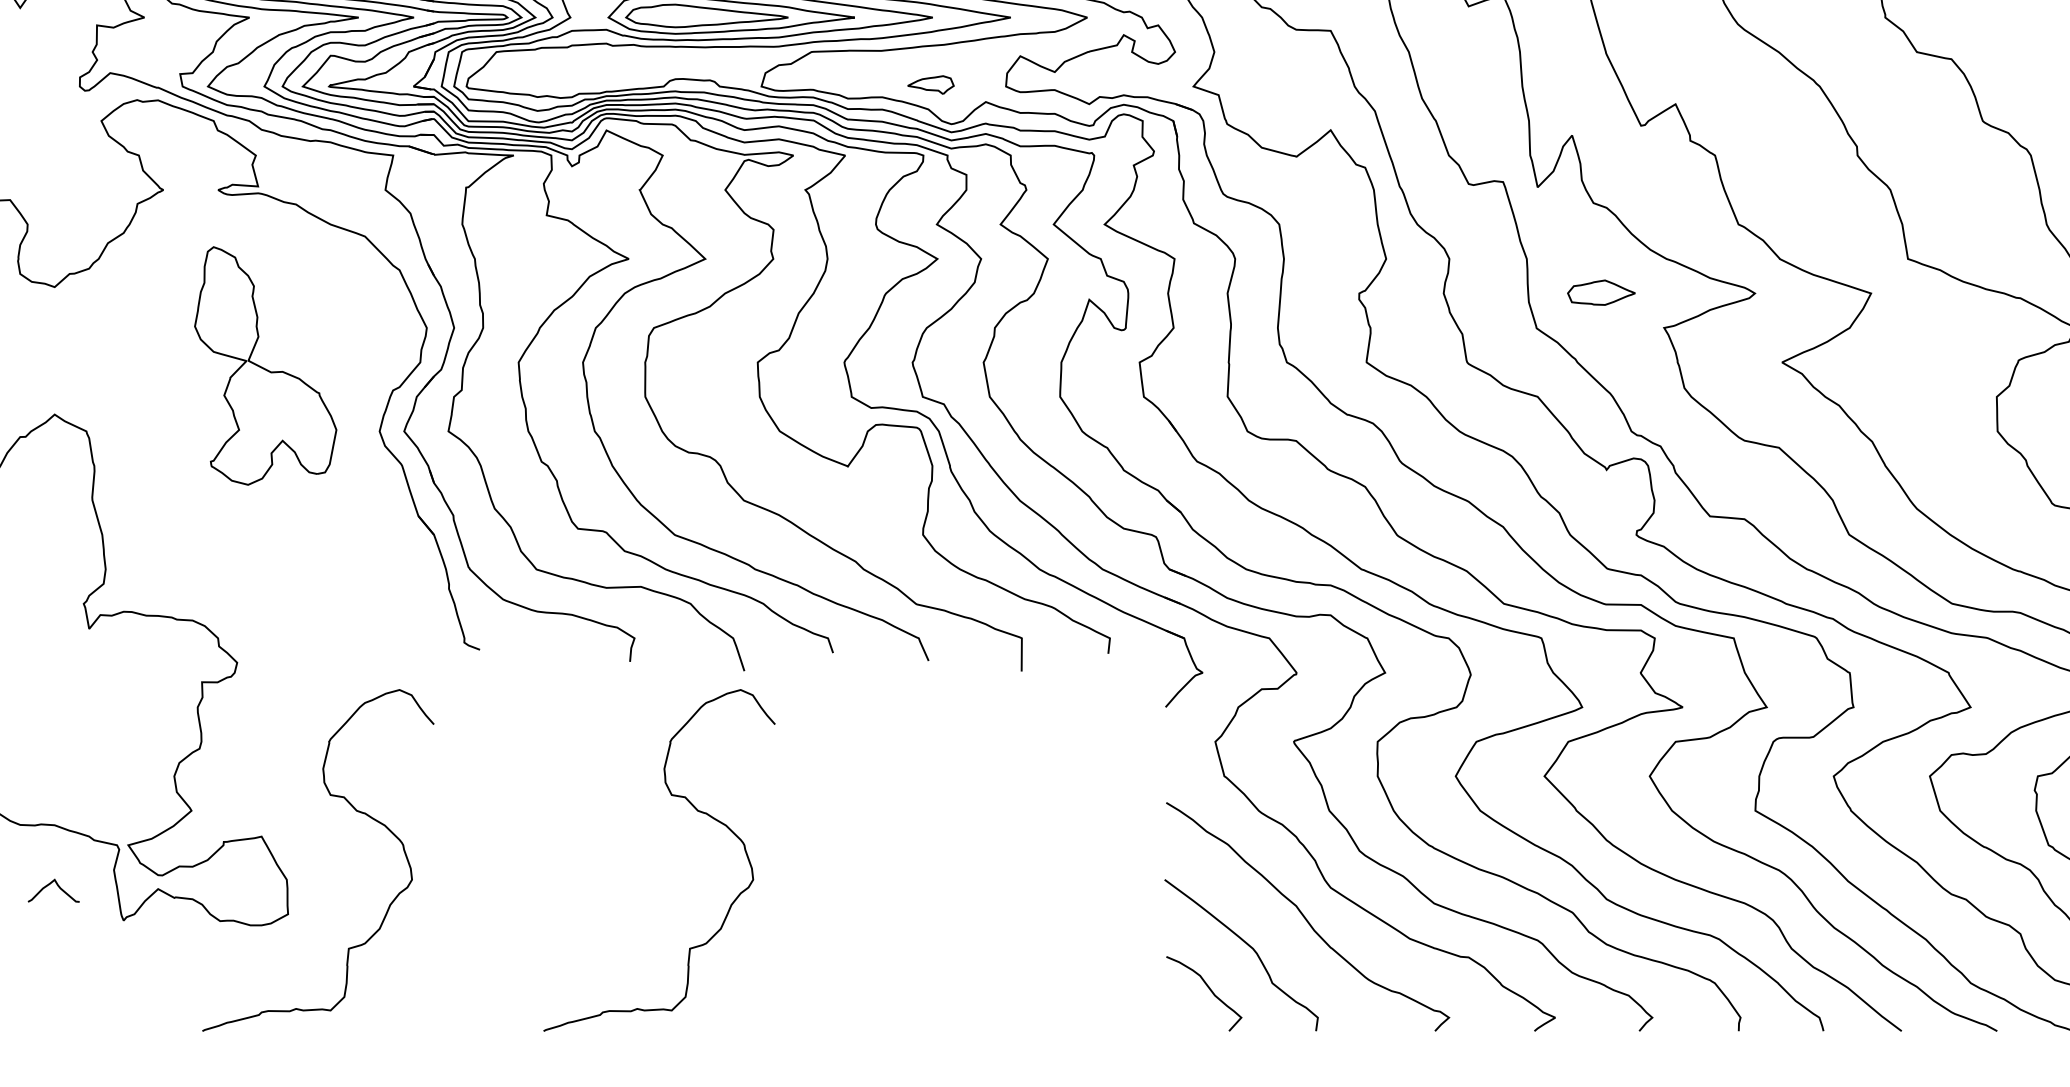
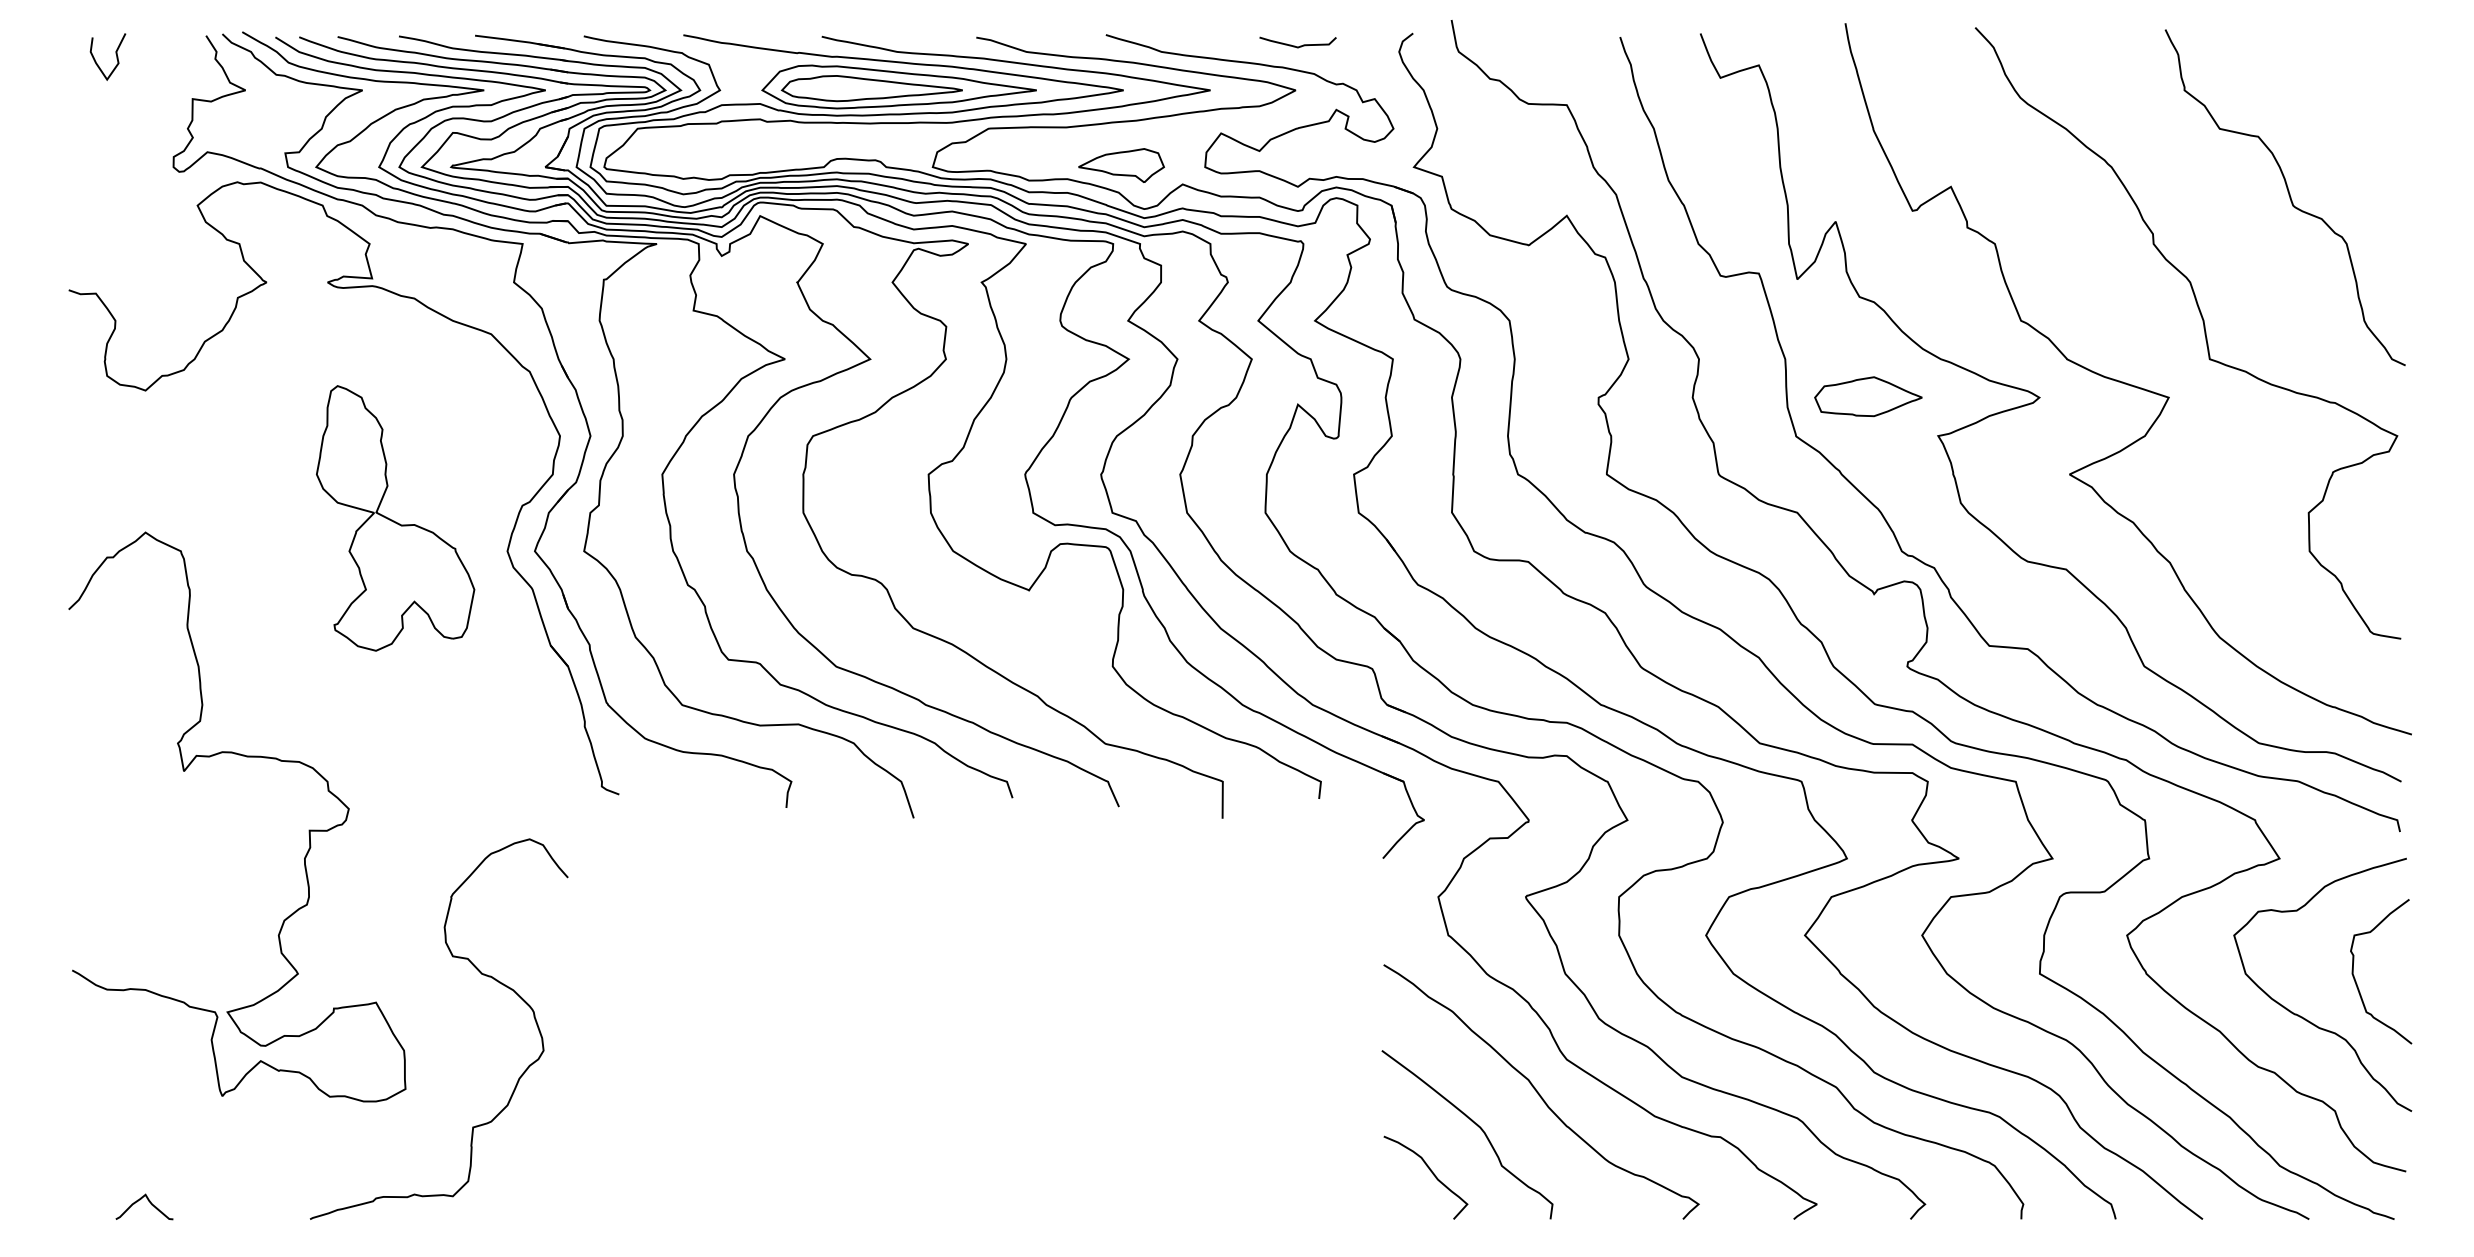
part: (930, 85) -> (1121, 165), size x1.67
part: (1601, 292) -> (1868, 396), size x1.43
part: (265, 366) -> (395, 518), moved
curve: (697, 811) -> (861, 974), removed
curve: (59, 888) -> (150, 1204), moved

